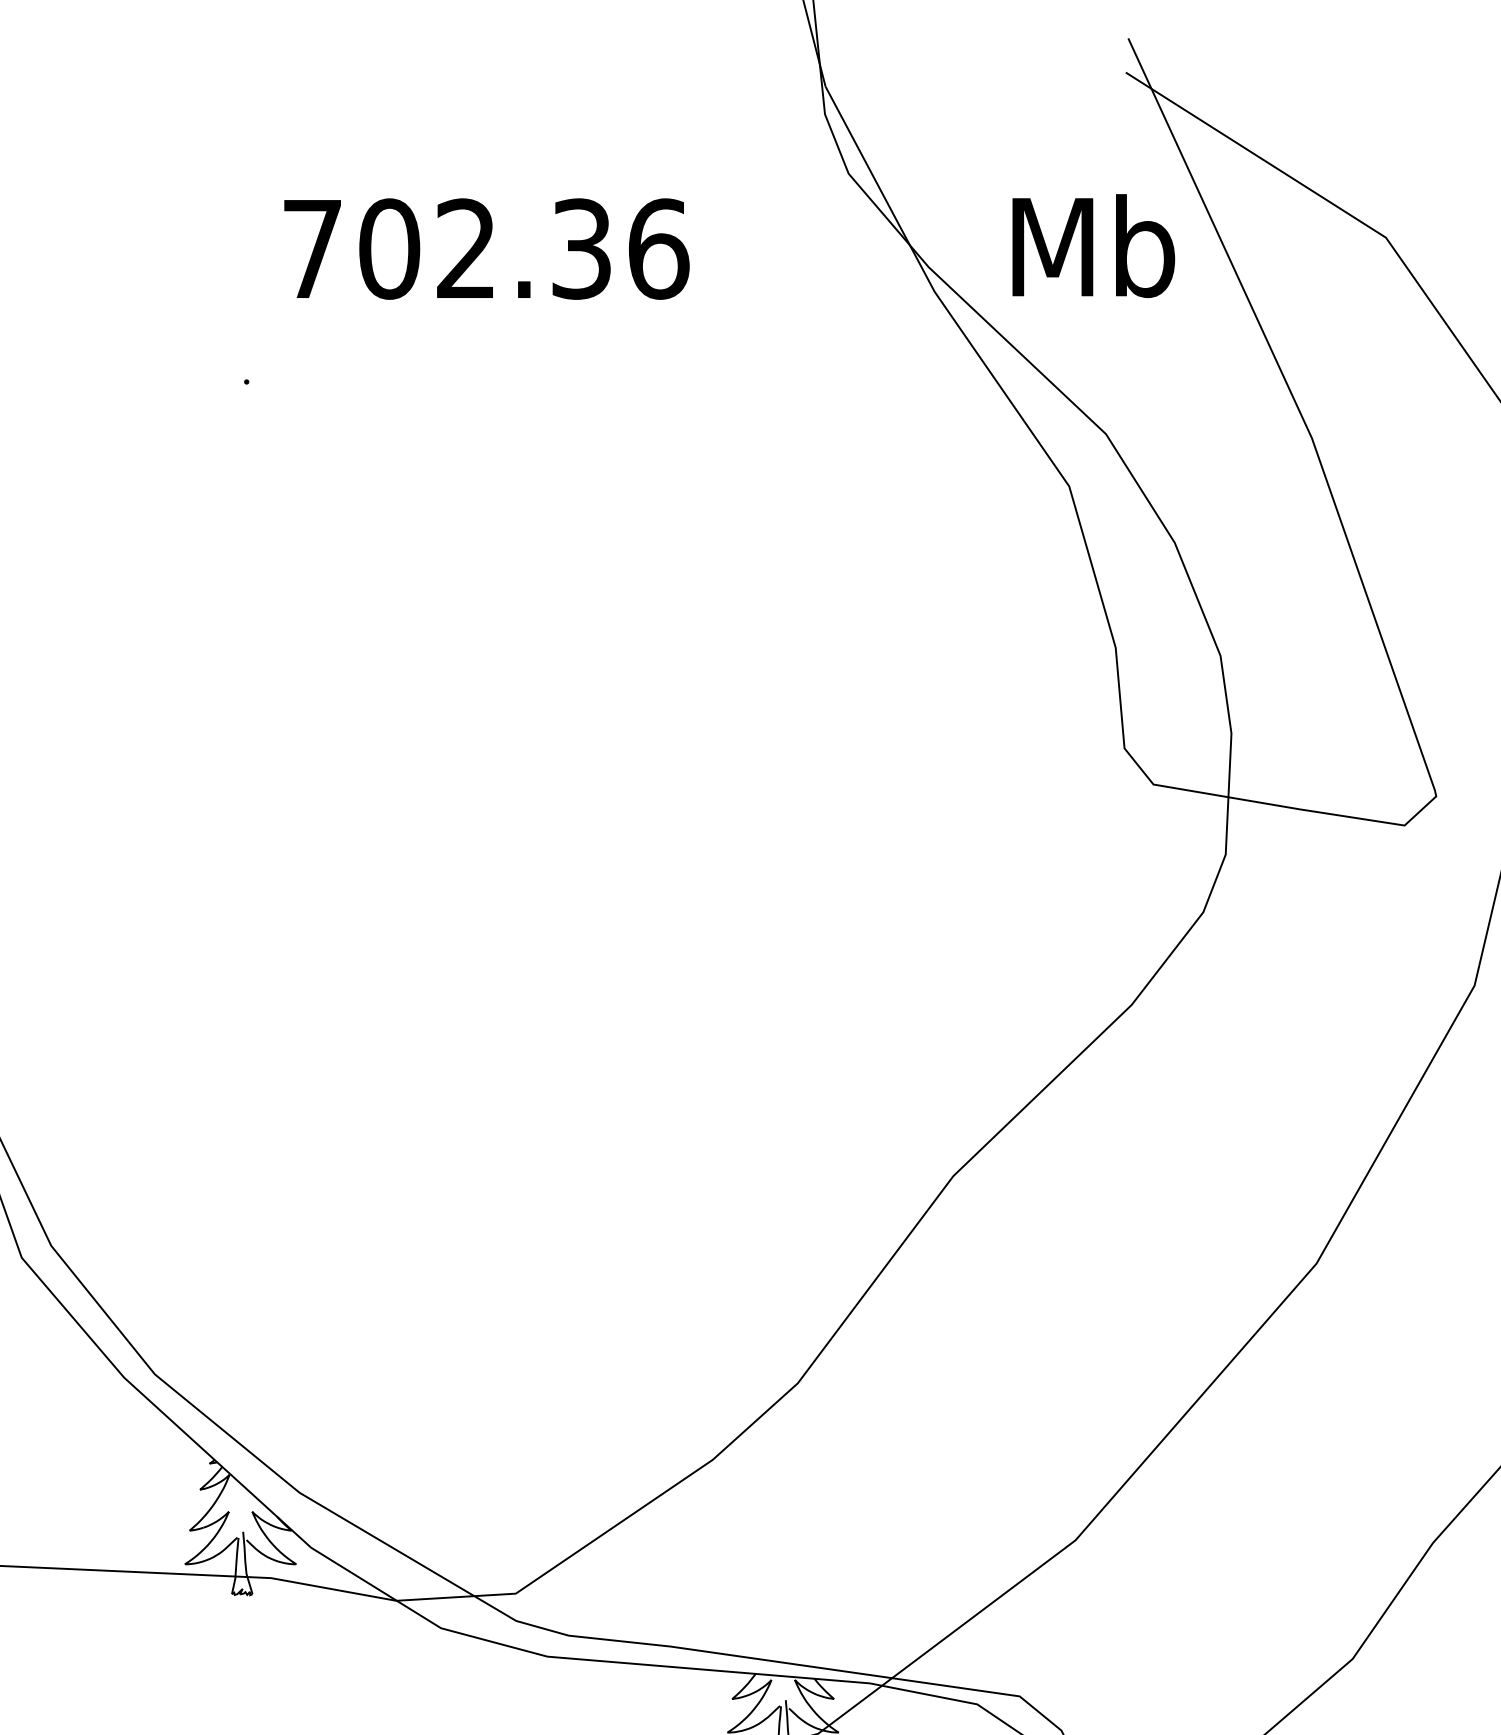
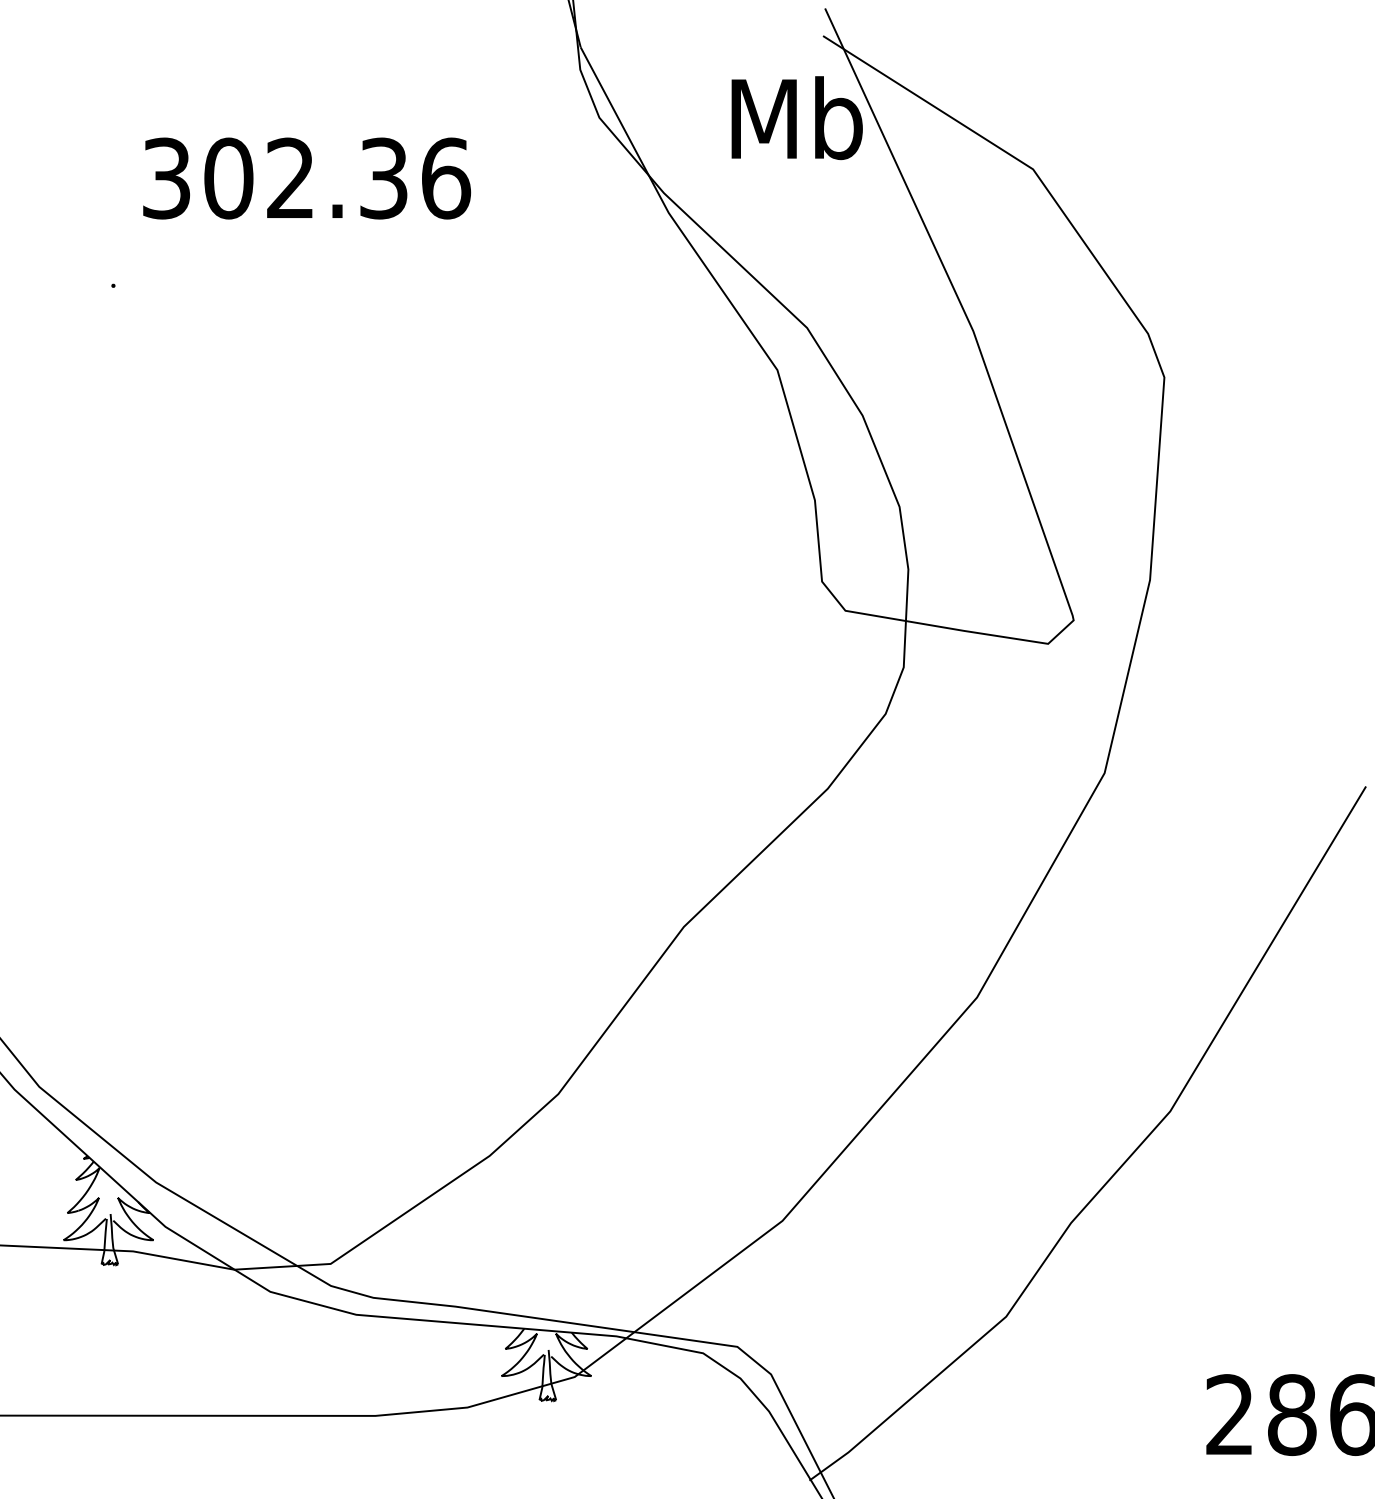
text: (1092, 246) -> (796, 118), moved
text: (312, 249) -> (166, 178), 702.36 -> 302.36

